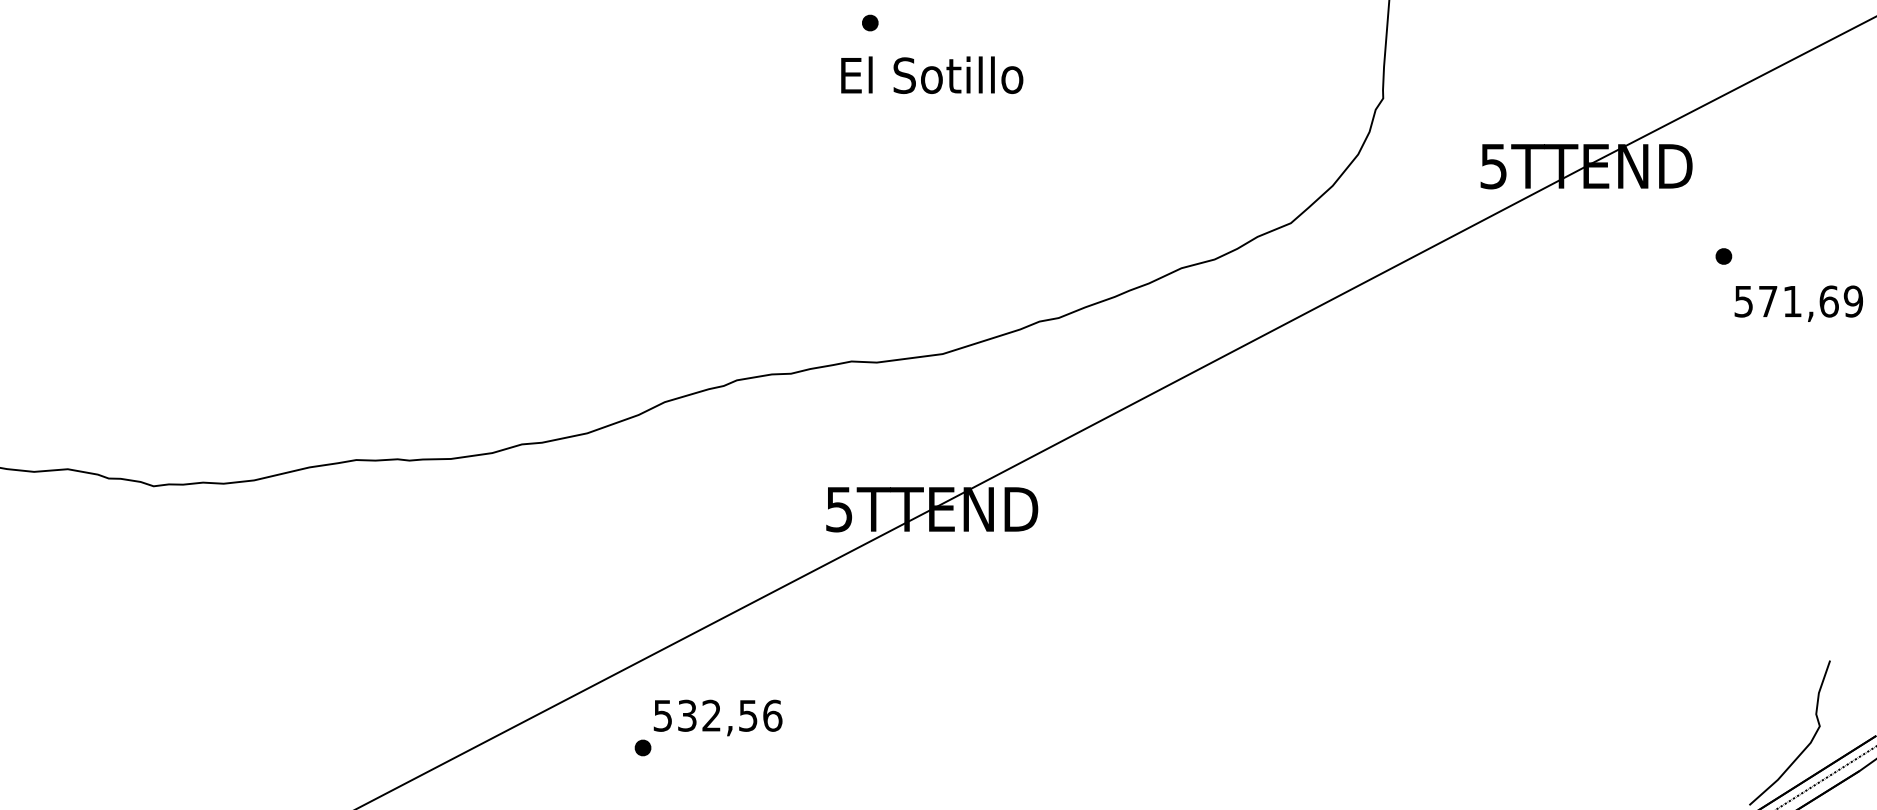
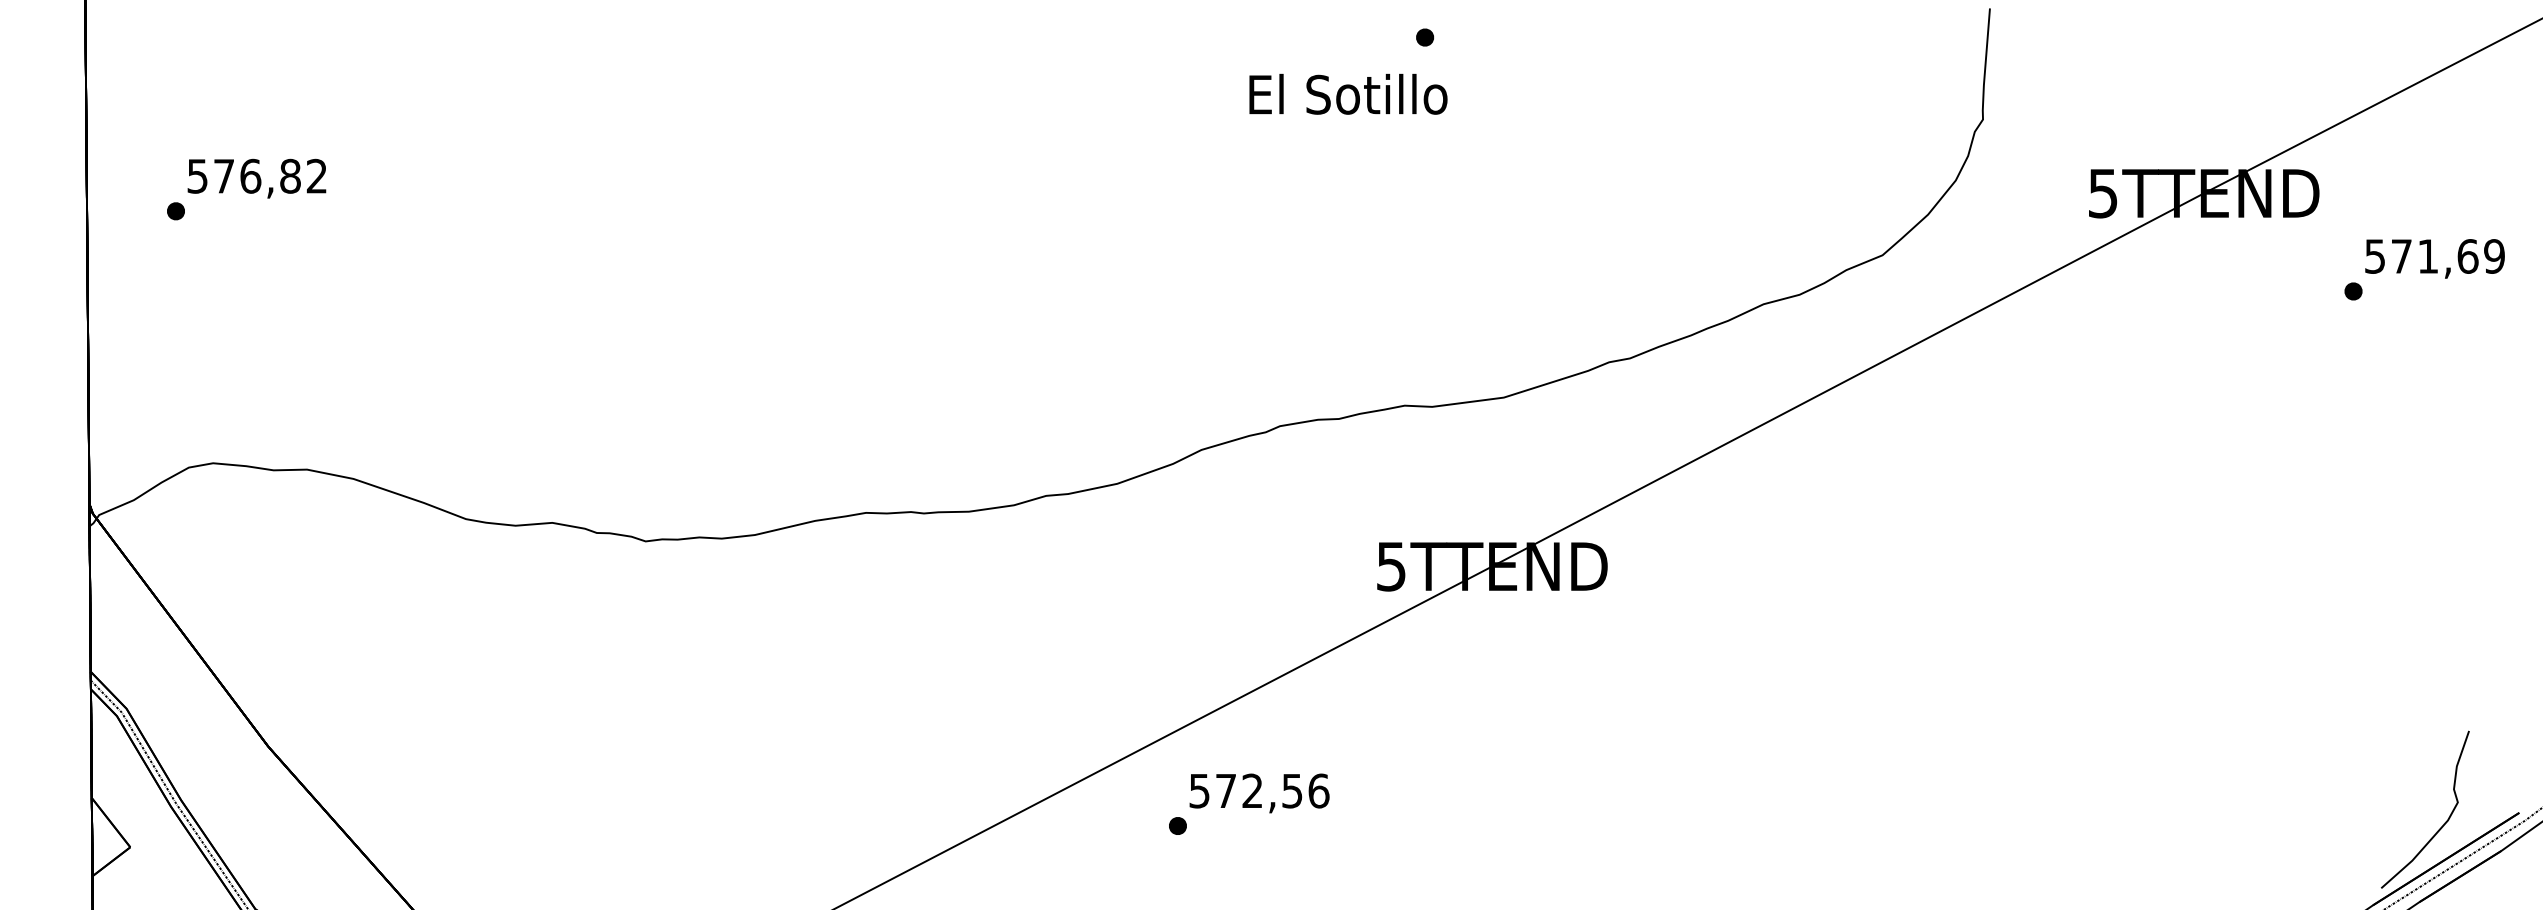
text: (932, 74) -> (1348, 93), moved
text: (1798, 303) -> (2434, 258), moved
text: (687, 715) -> (1226, 790), 532,56 -> 572,56

